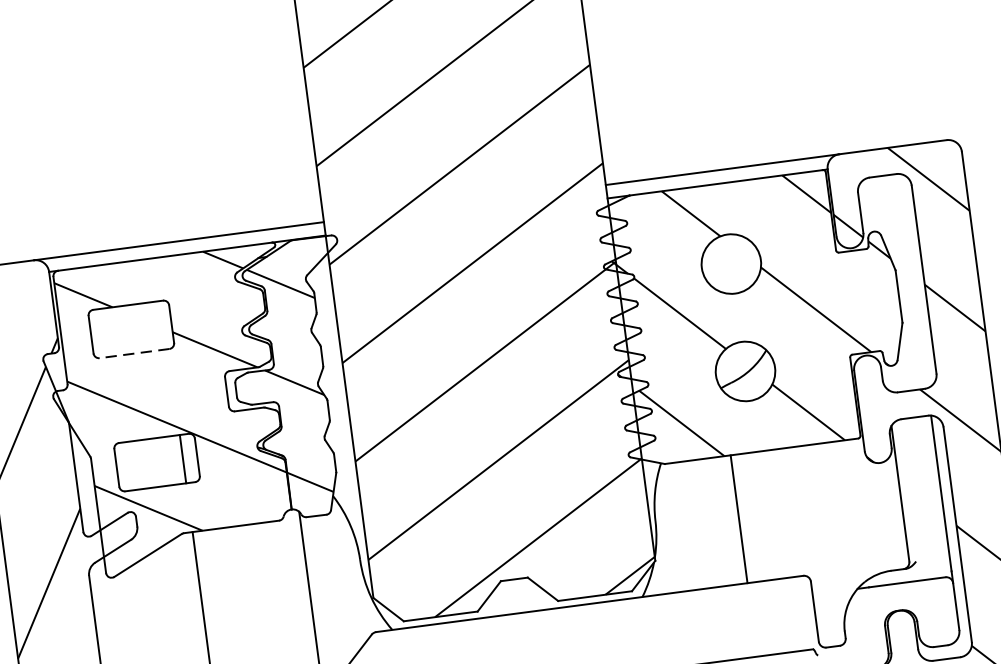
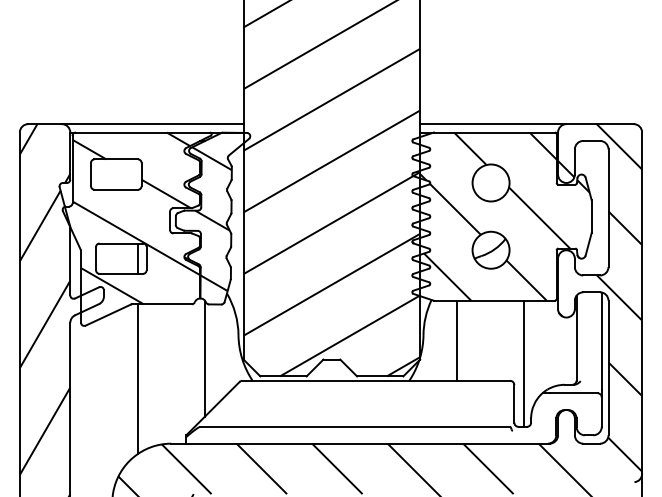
line: (134, 353) -> (116, 189), dashed -> solid
line: (739, 518) -> (457, 340), moved
line: (822, 545) -> (524, 363), added

